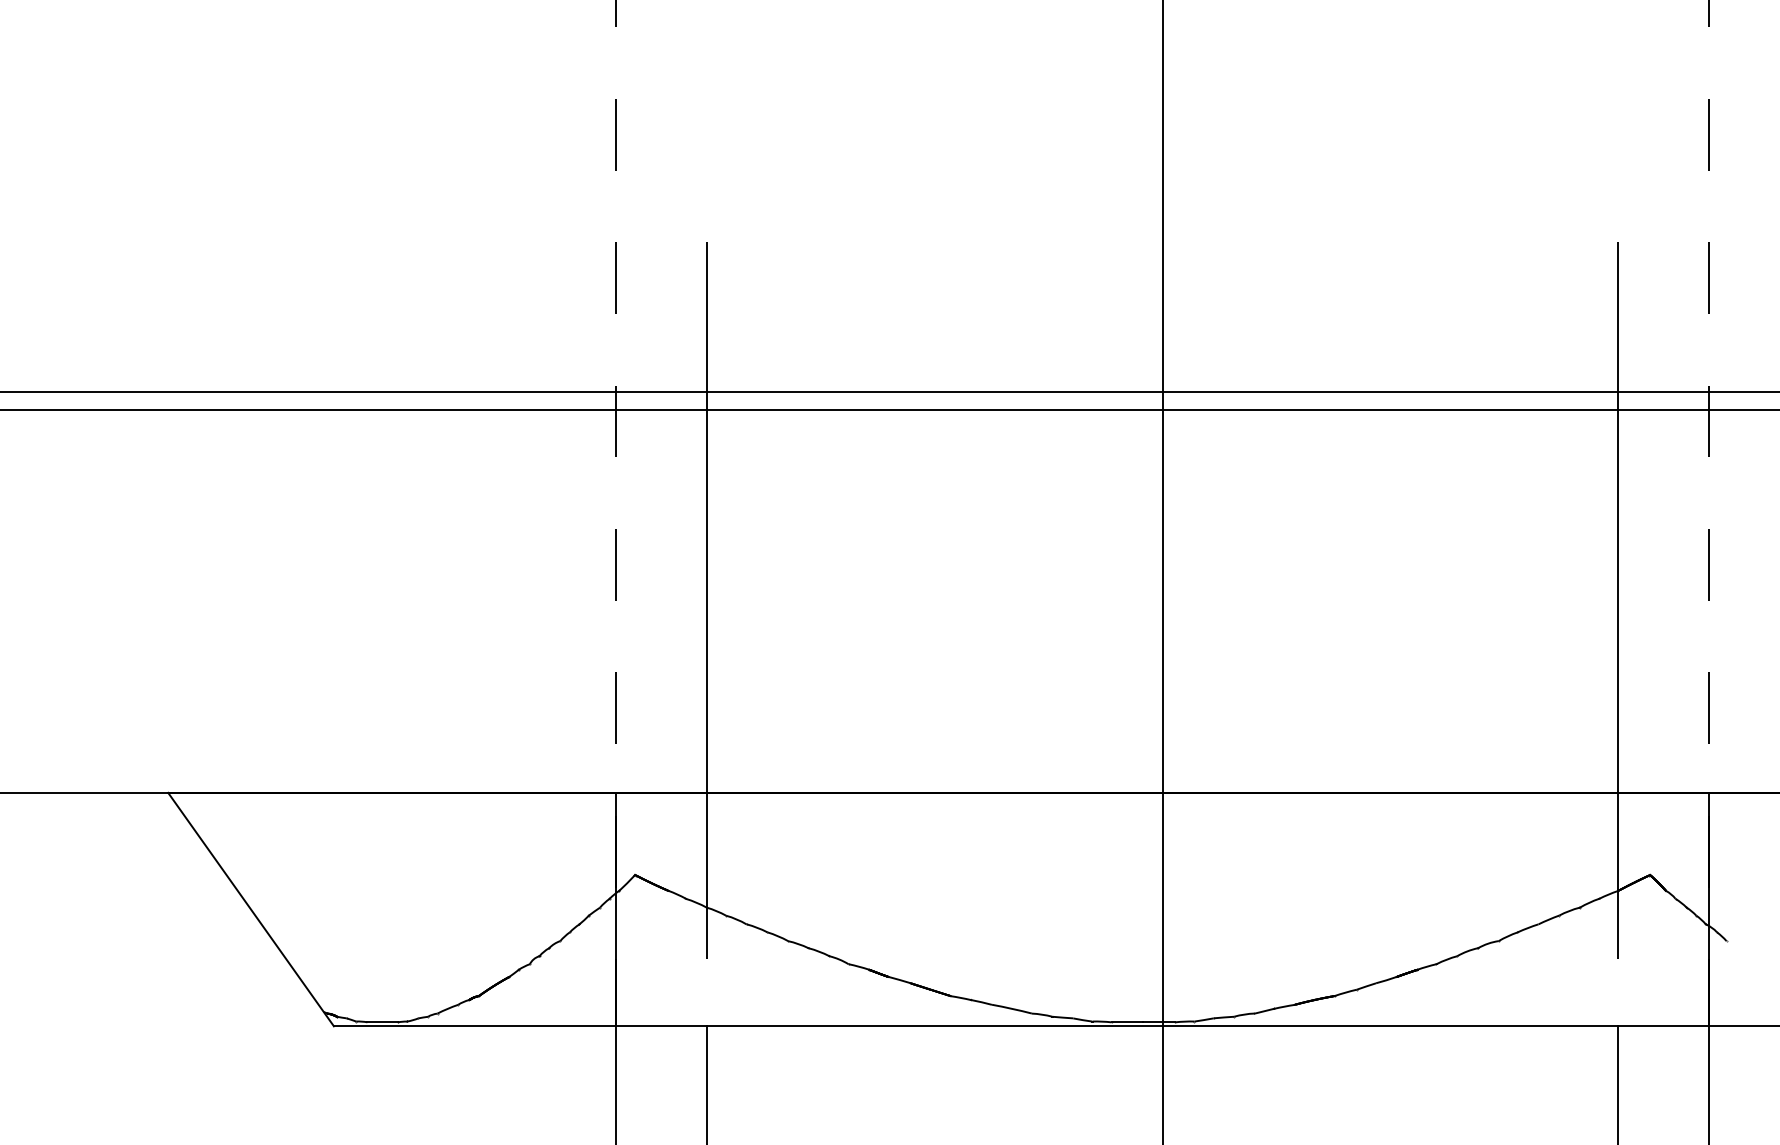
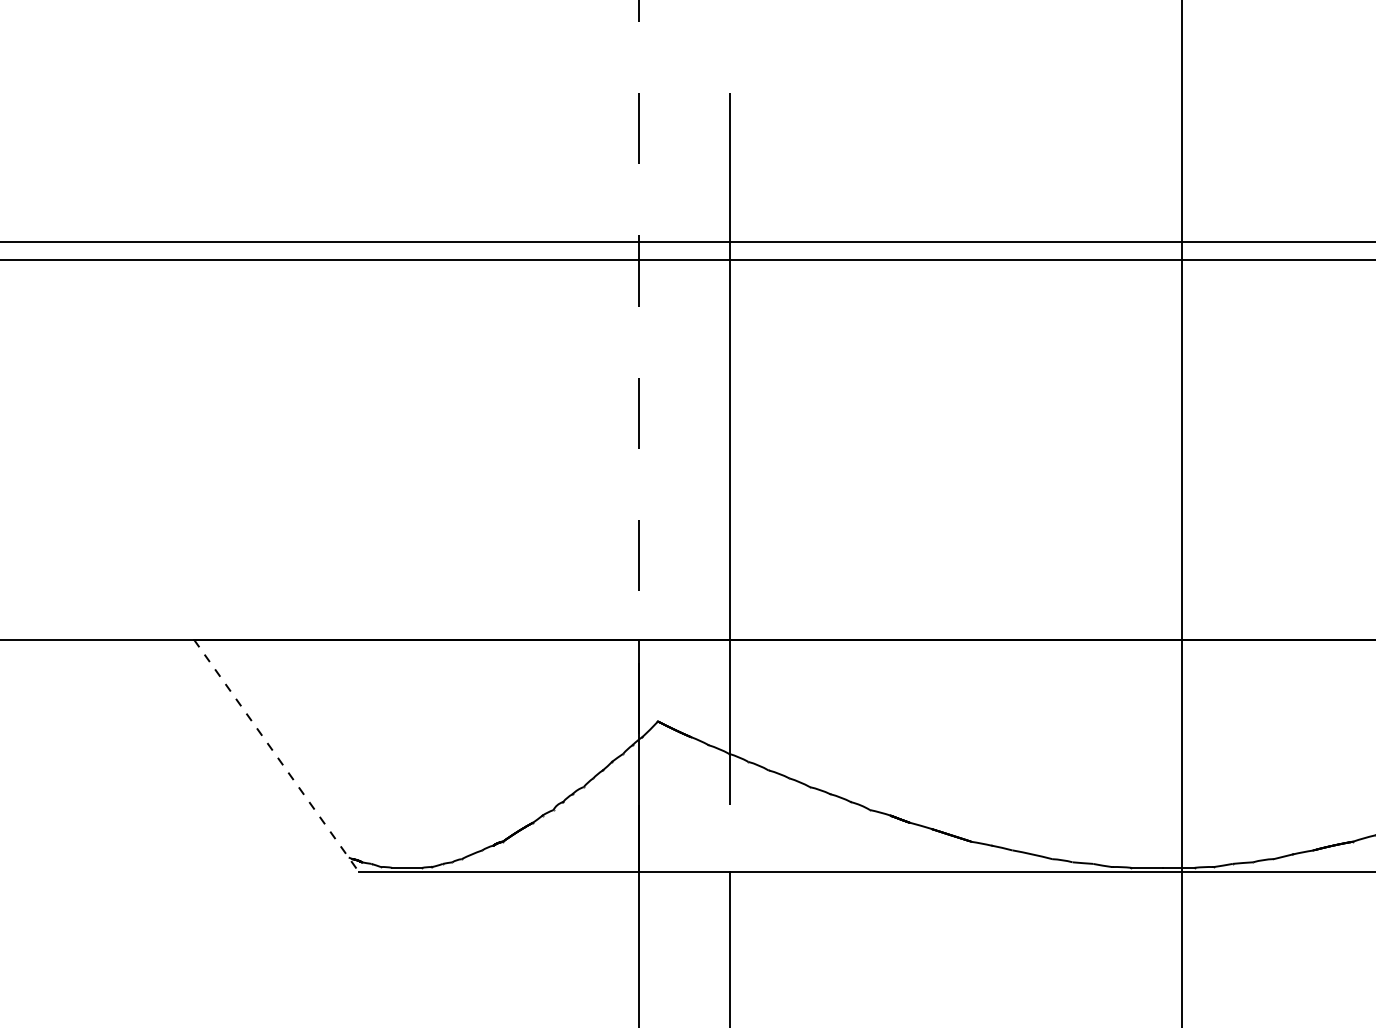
line: (251, 910) -> (276, 756), solid -> dashed

